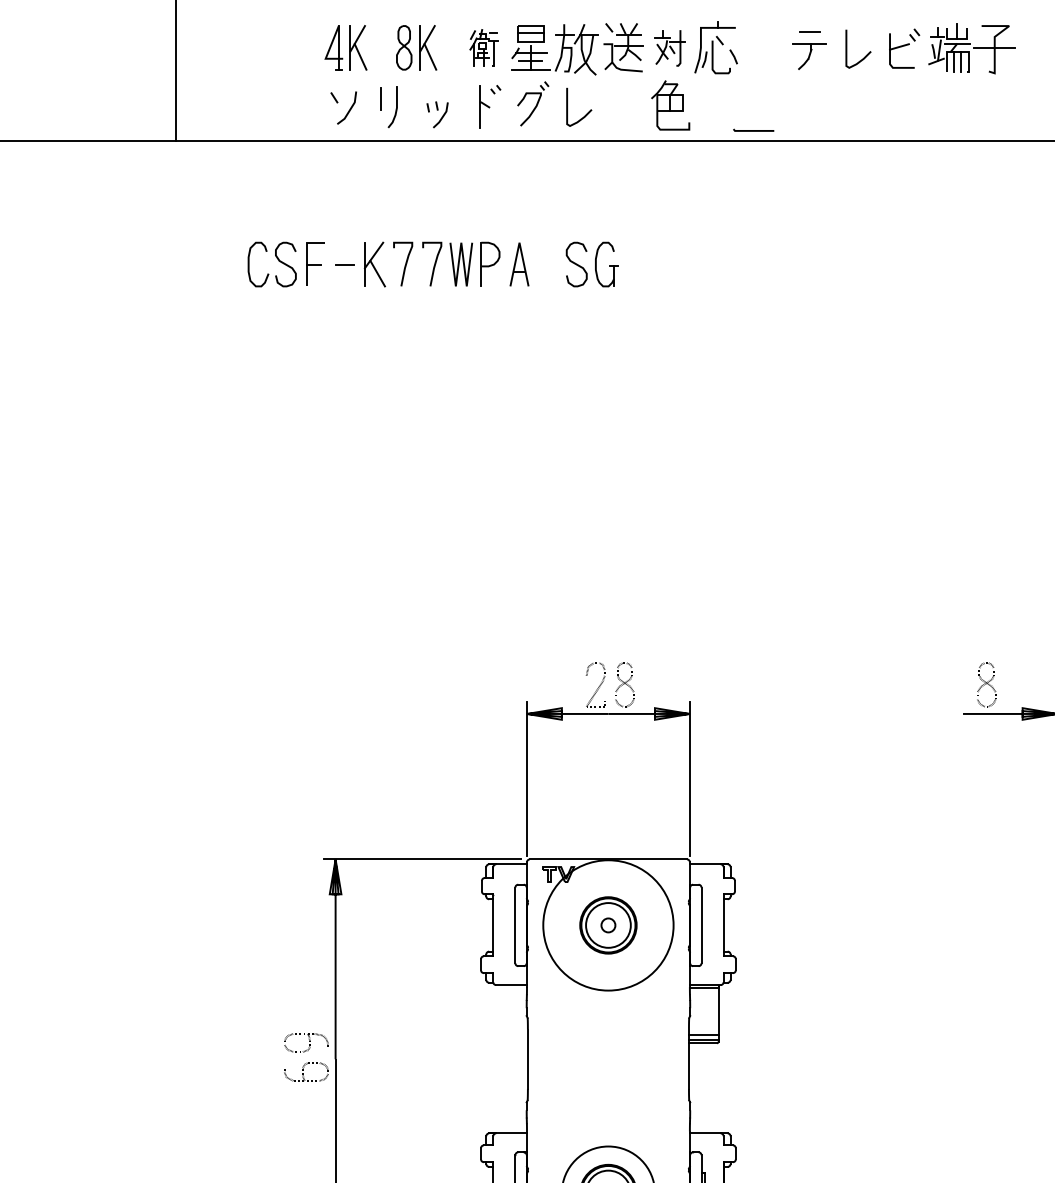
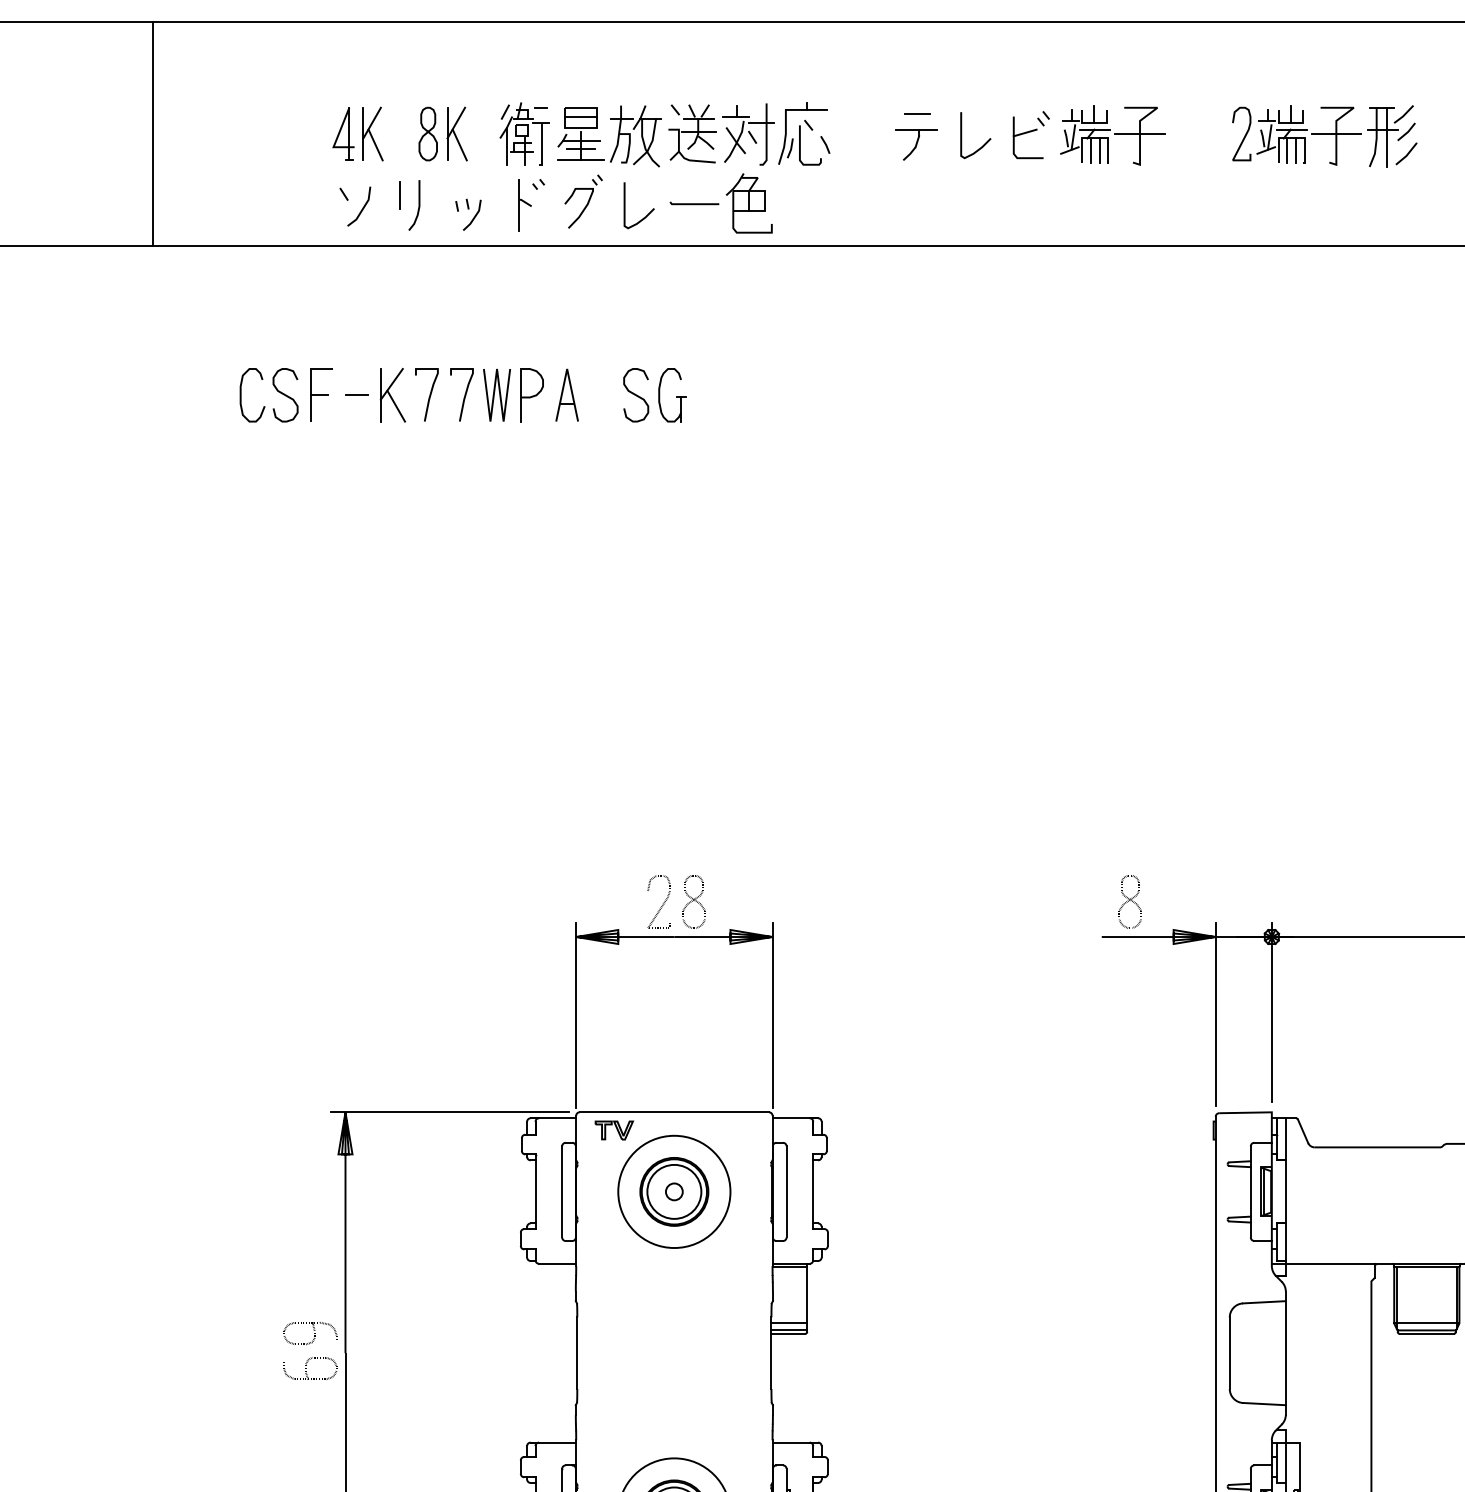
part: (484, 47) -> (524, 133), size x1.43
part: (669, 48) -> (748, 134), size x1.43
line: (753, 130) -> (694, 203), moved
circle: (608, 925) -> (674, 1191), size x0.71

